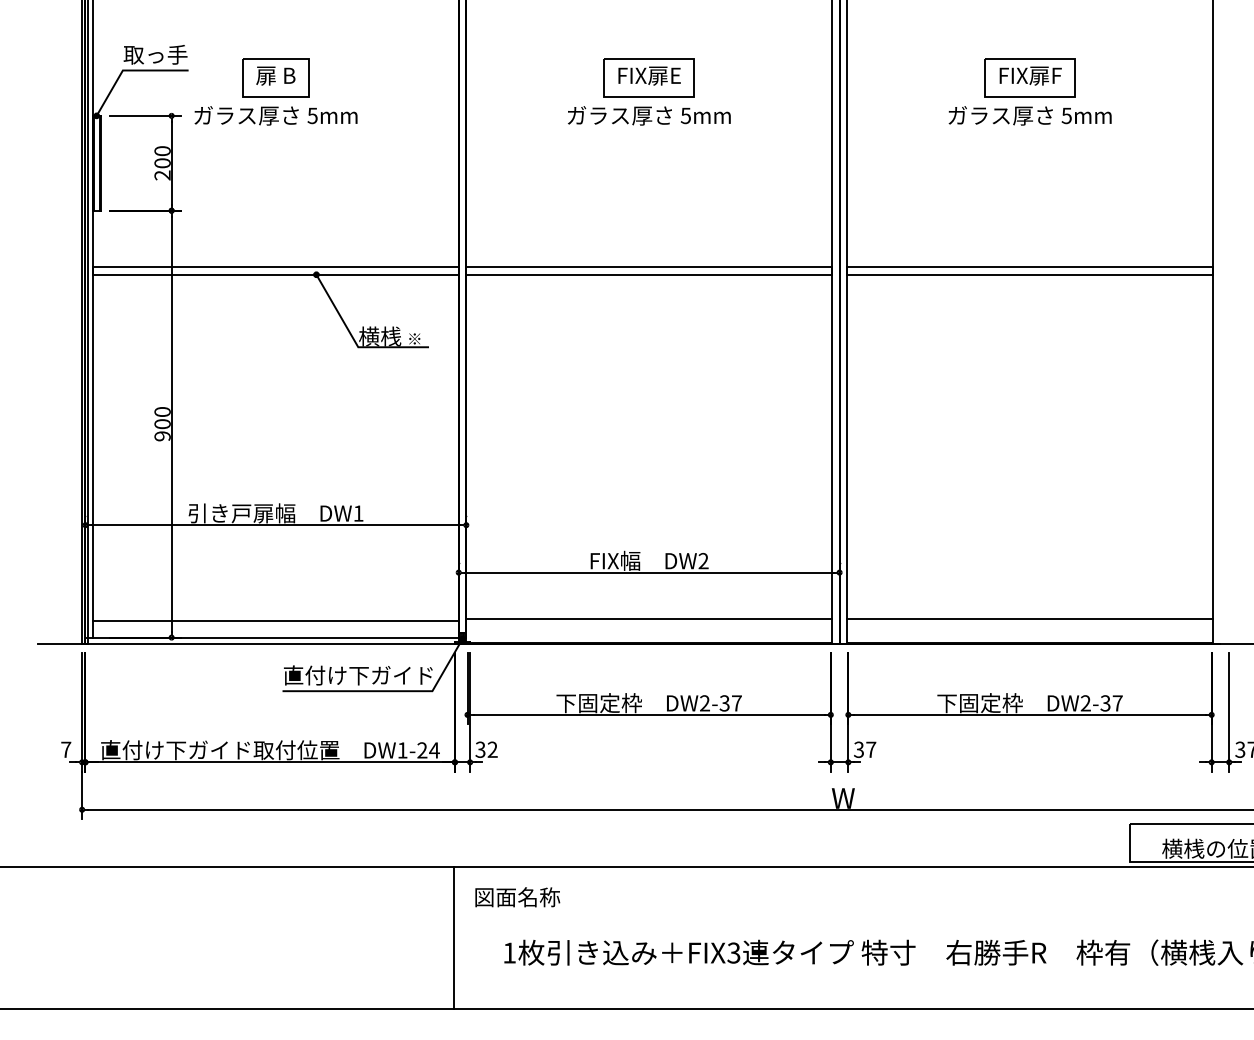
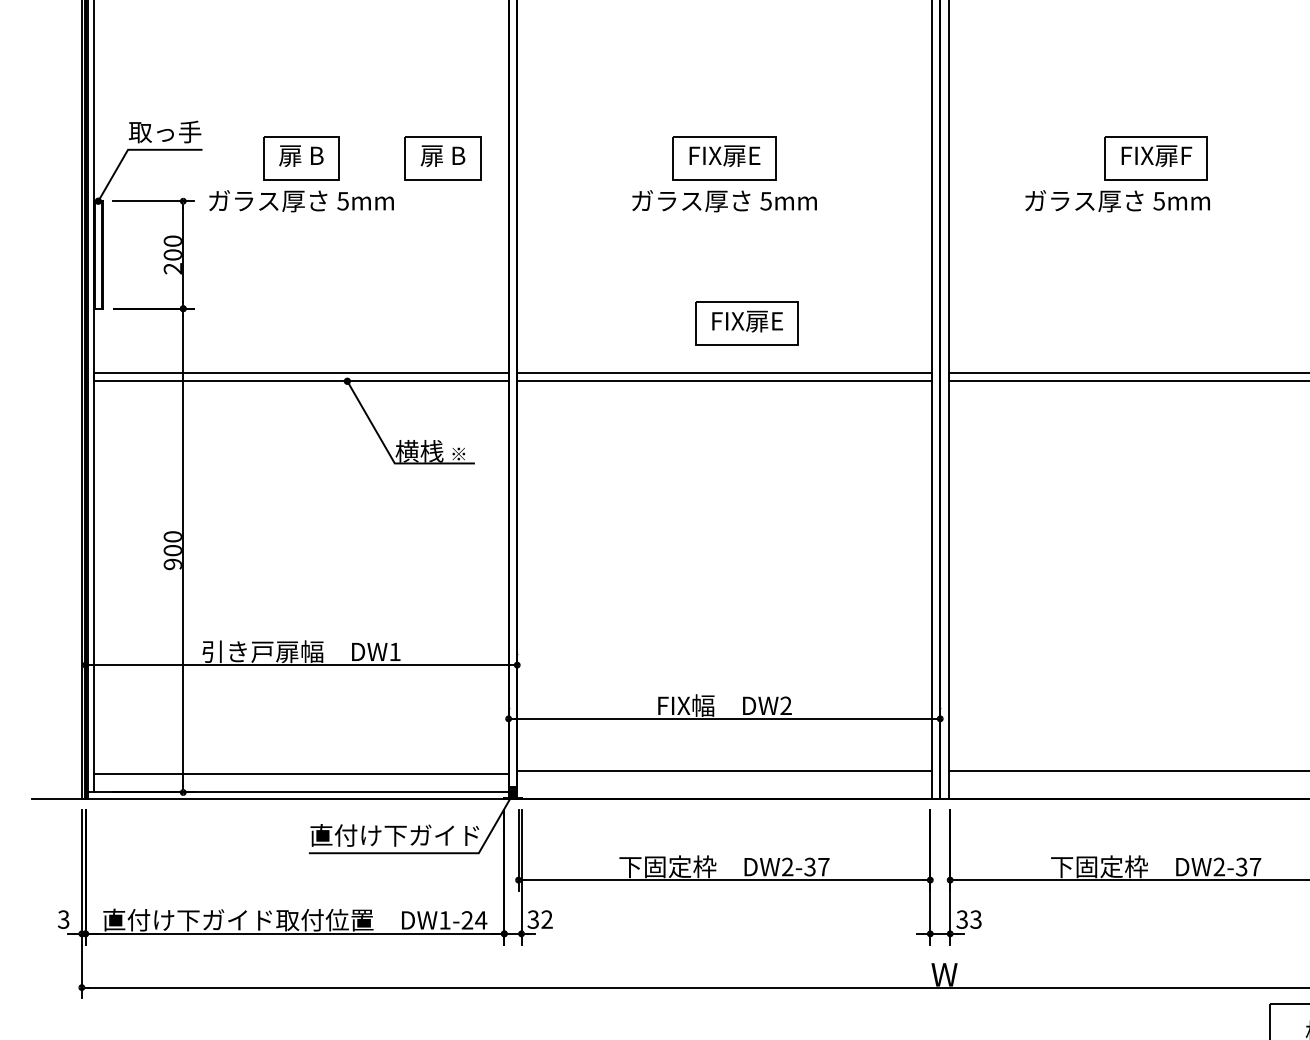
part: (400, 77) -> (442, 157), added
text: (1029, 115) -> (1116, 200), moved
part: (668, 223) -> (746, 323), added
text: (66, 749) -> (64, 919), 7 -> 3
text: (871, 749) -> (976, 919), 37 -> 33

